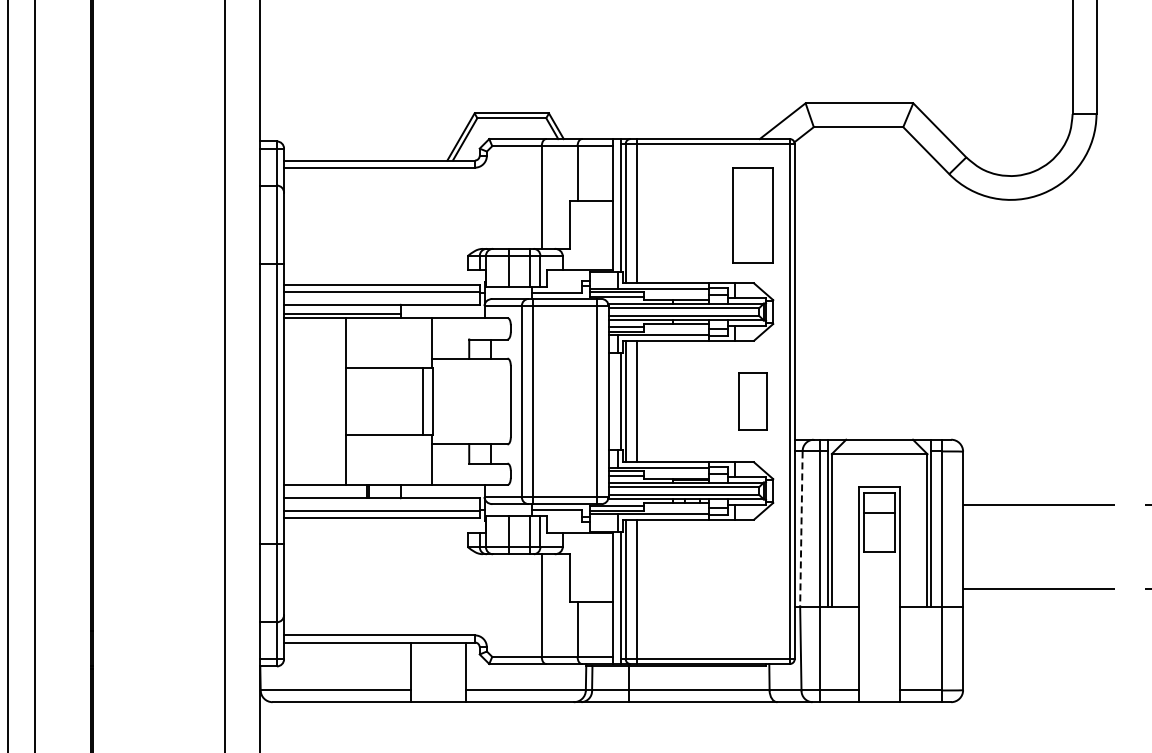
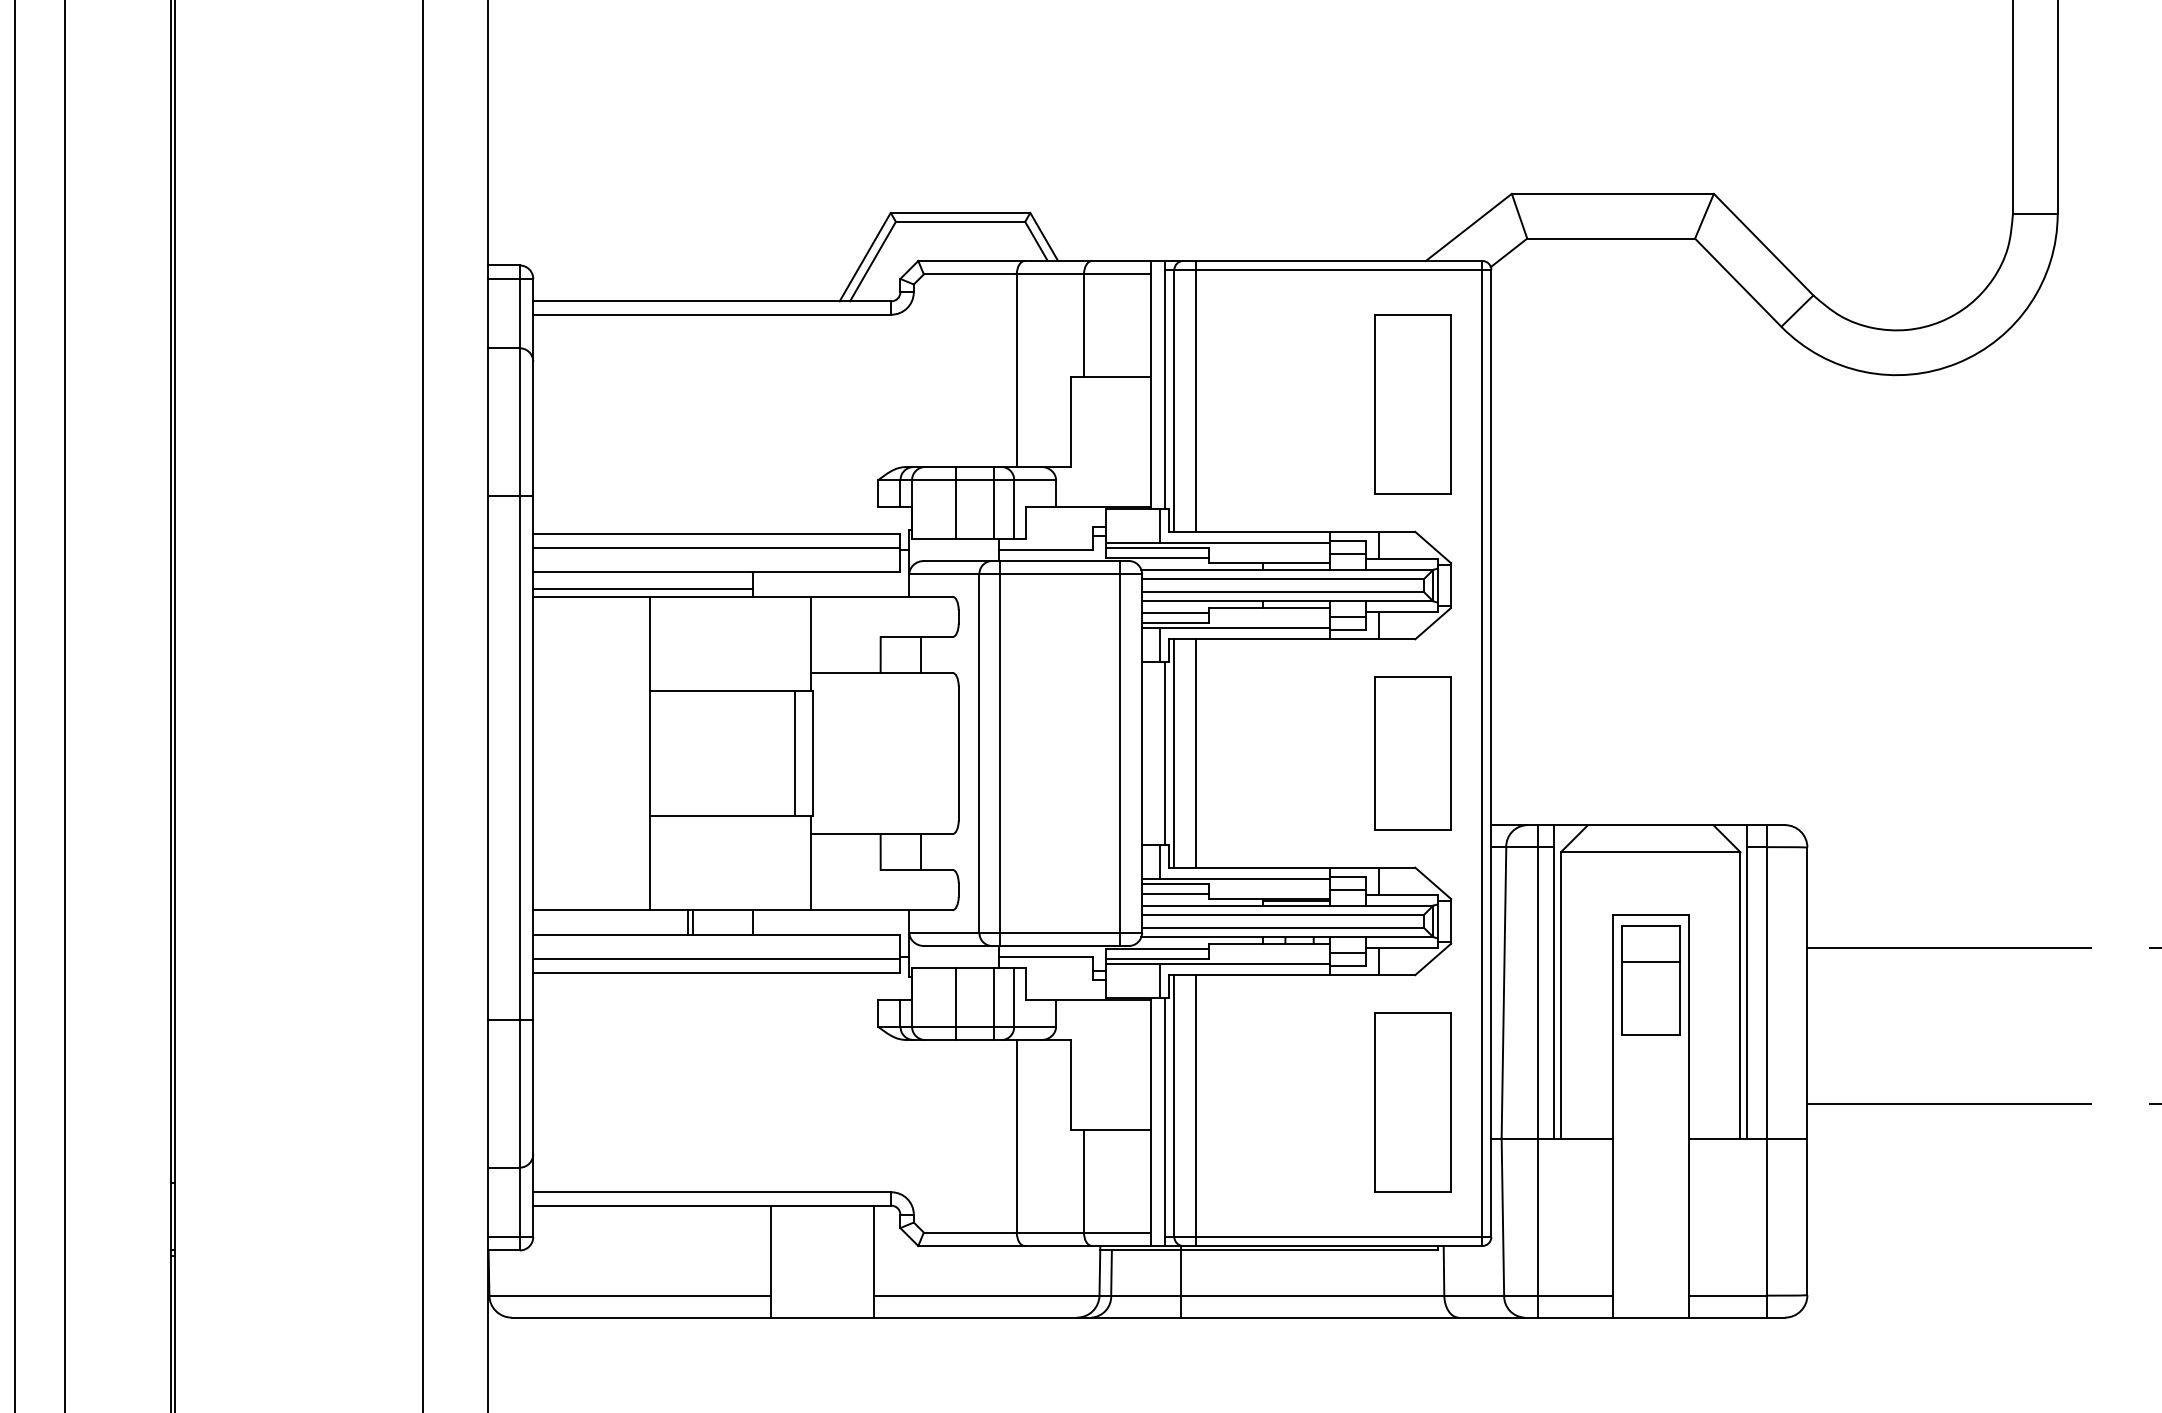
part: (752, 401) -> (1412, 753), size x1.43
line: (801, 529) -> (1504, 993), dashed -> solid
part: (752, 587) -> (1412, 1102), added

